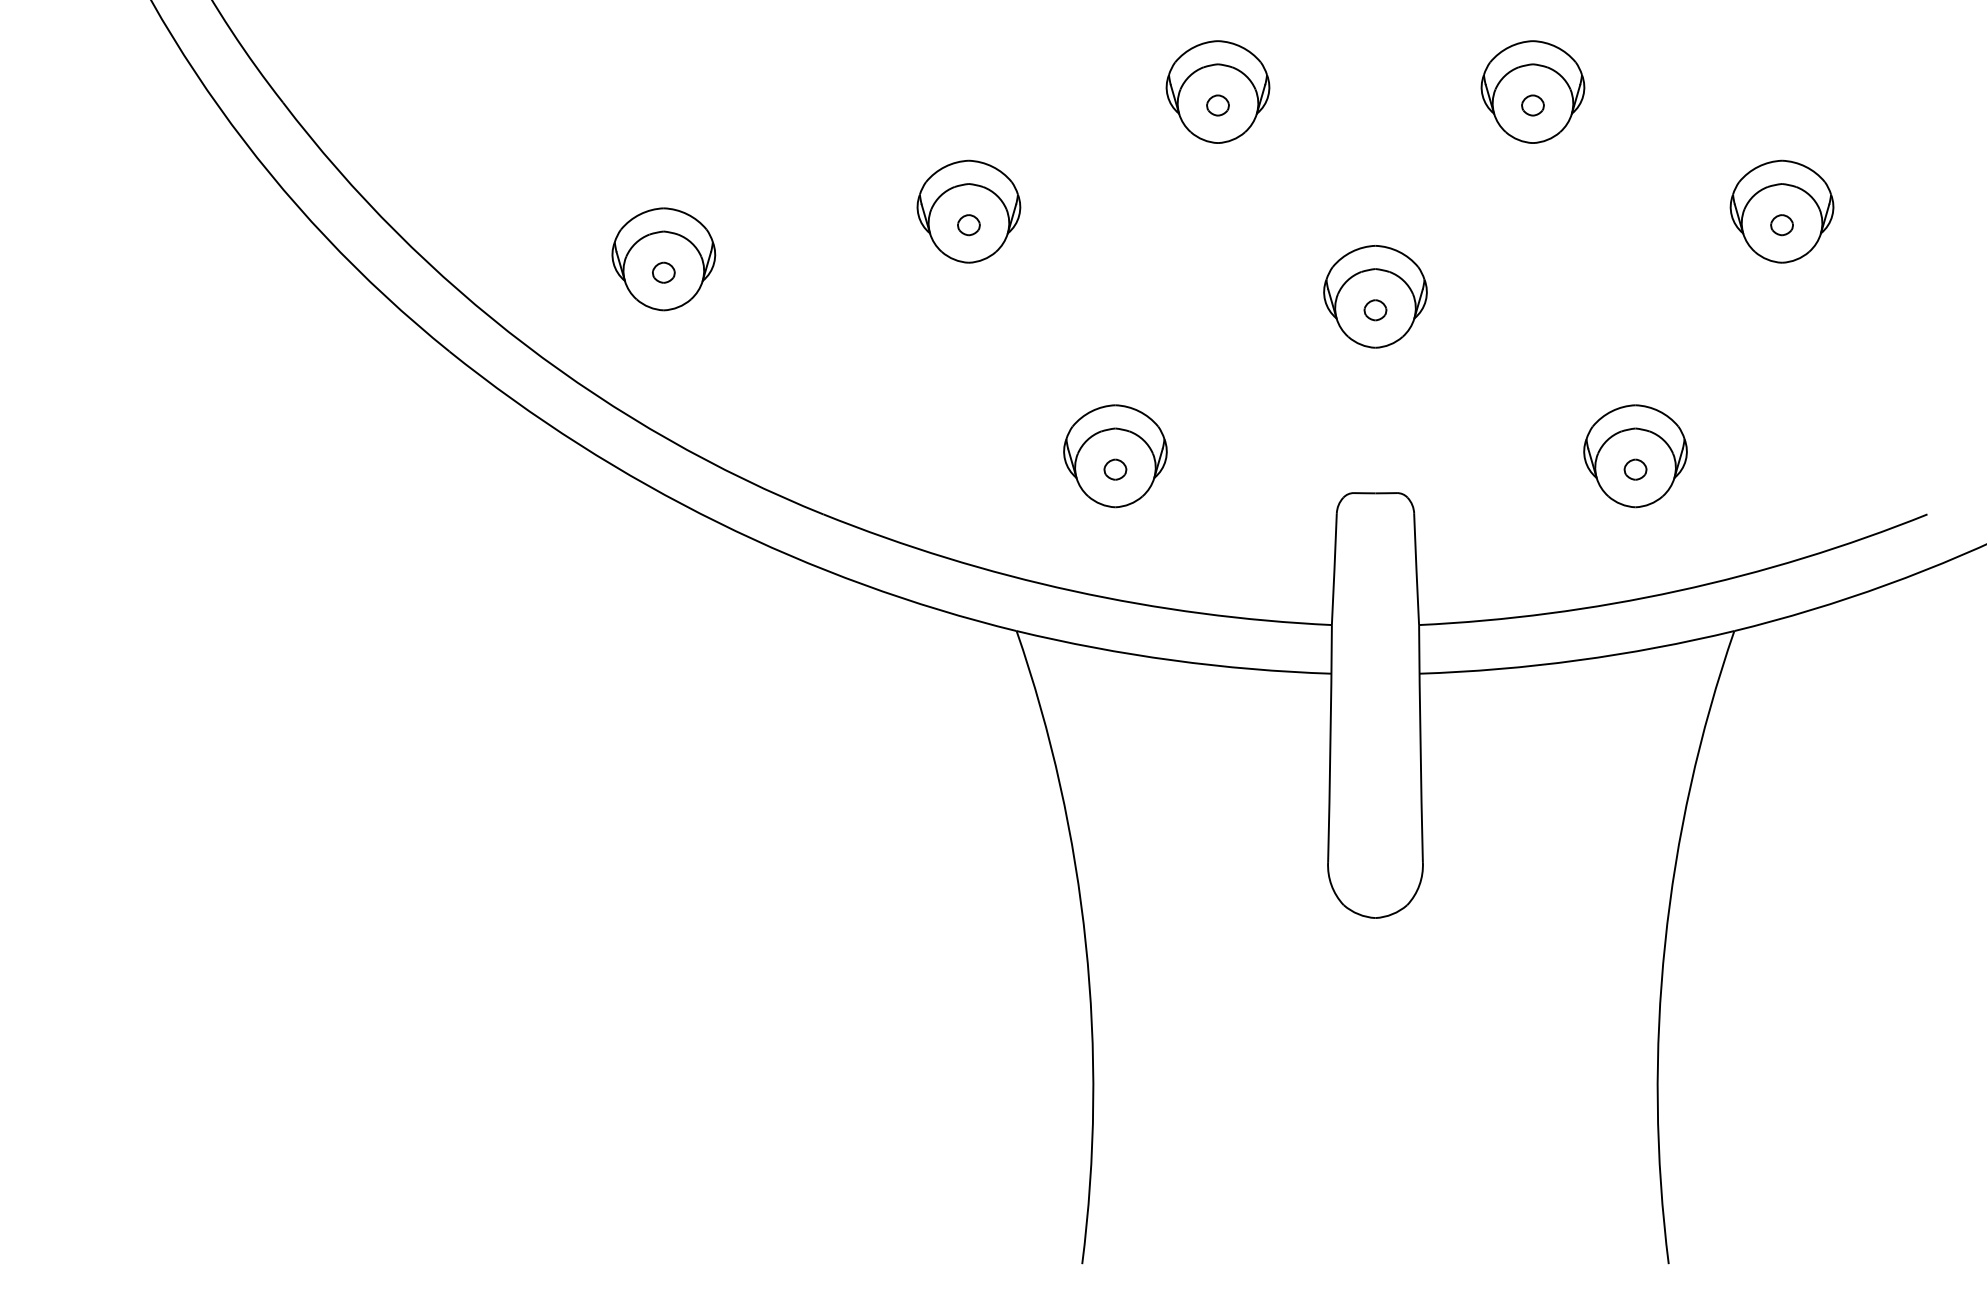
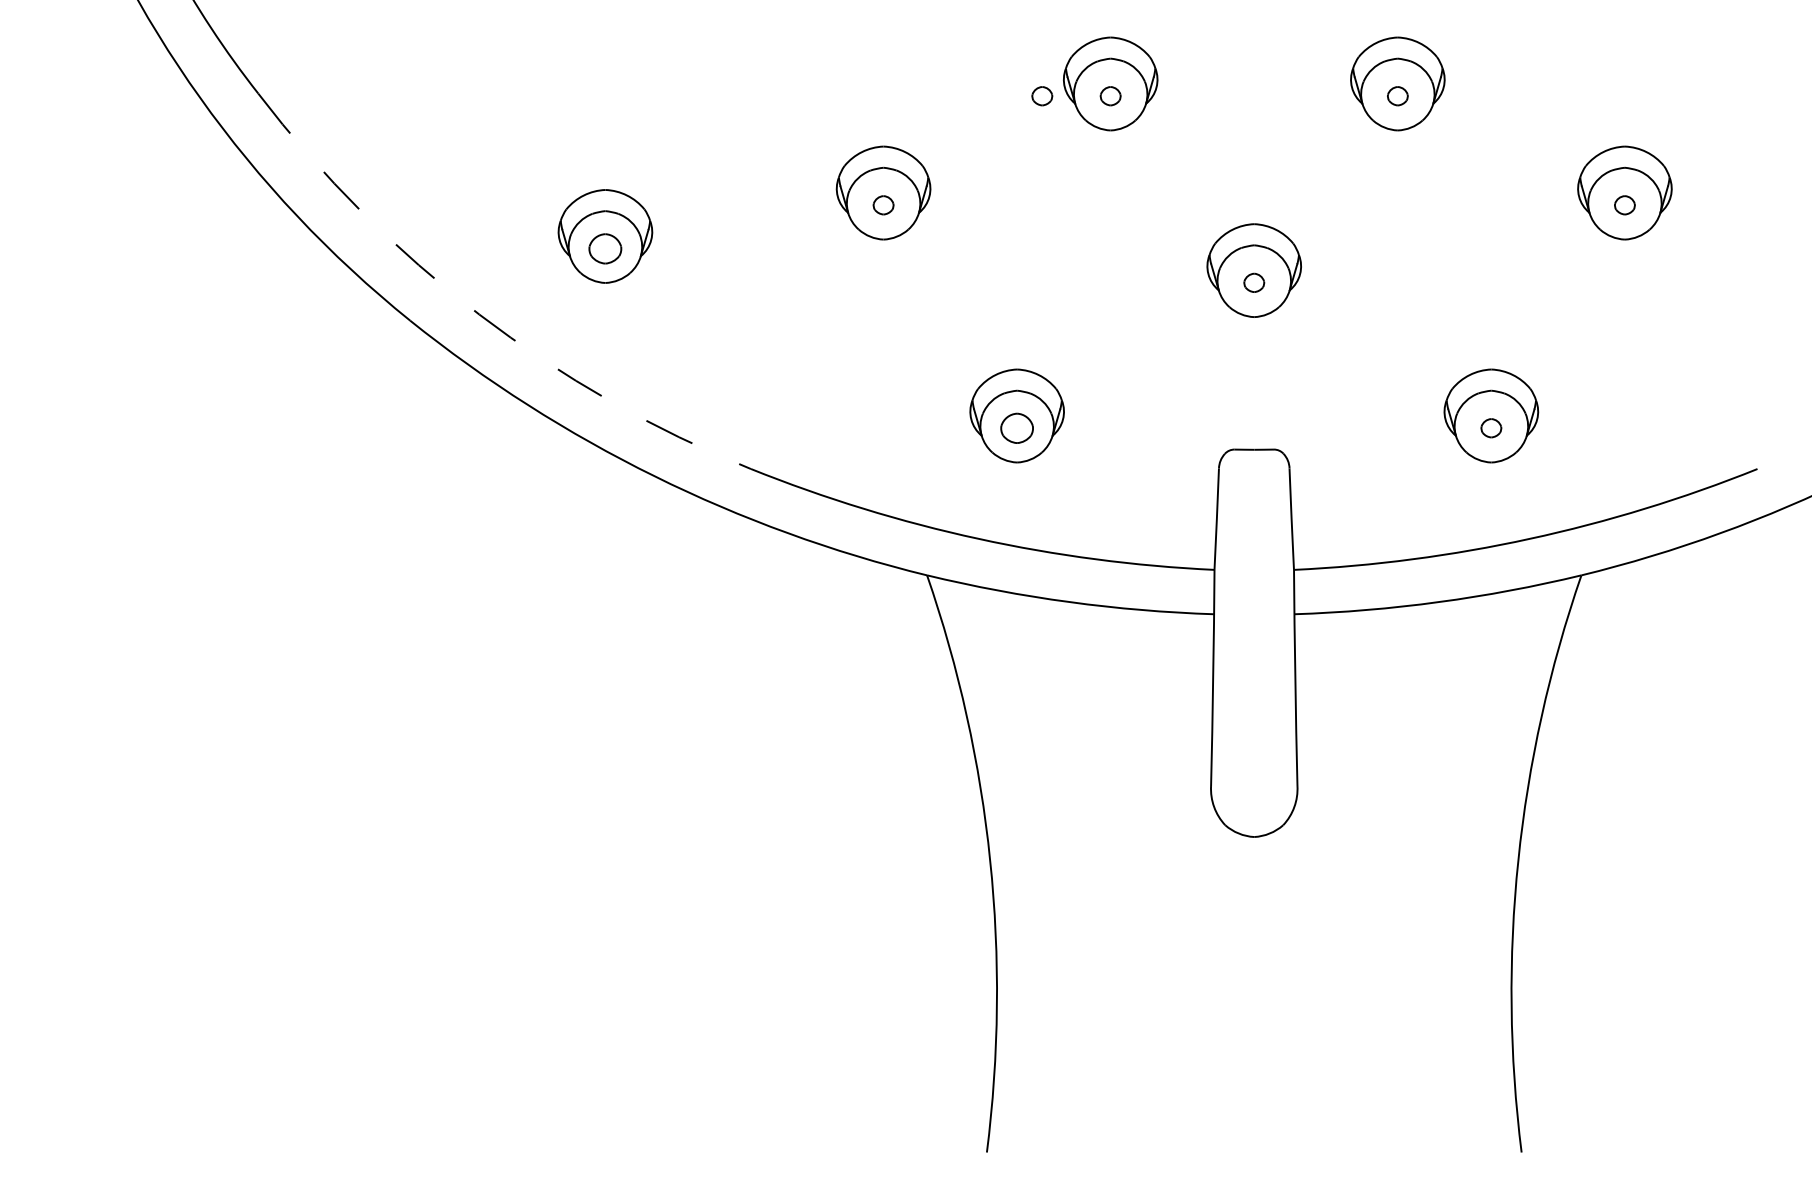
part: (1142, 105) -> (1041, 96), added
part: (663, 272) -> (605, 248), size x1.6
arc: (525, 344) -> (479, 314), solid -> dashed
part: (1115, 469) -> (1017, 428), size x1.6

